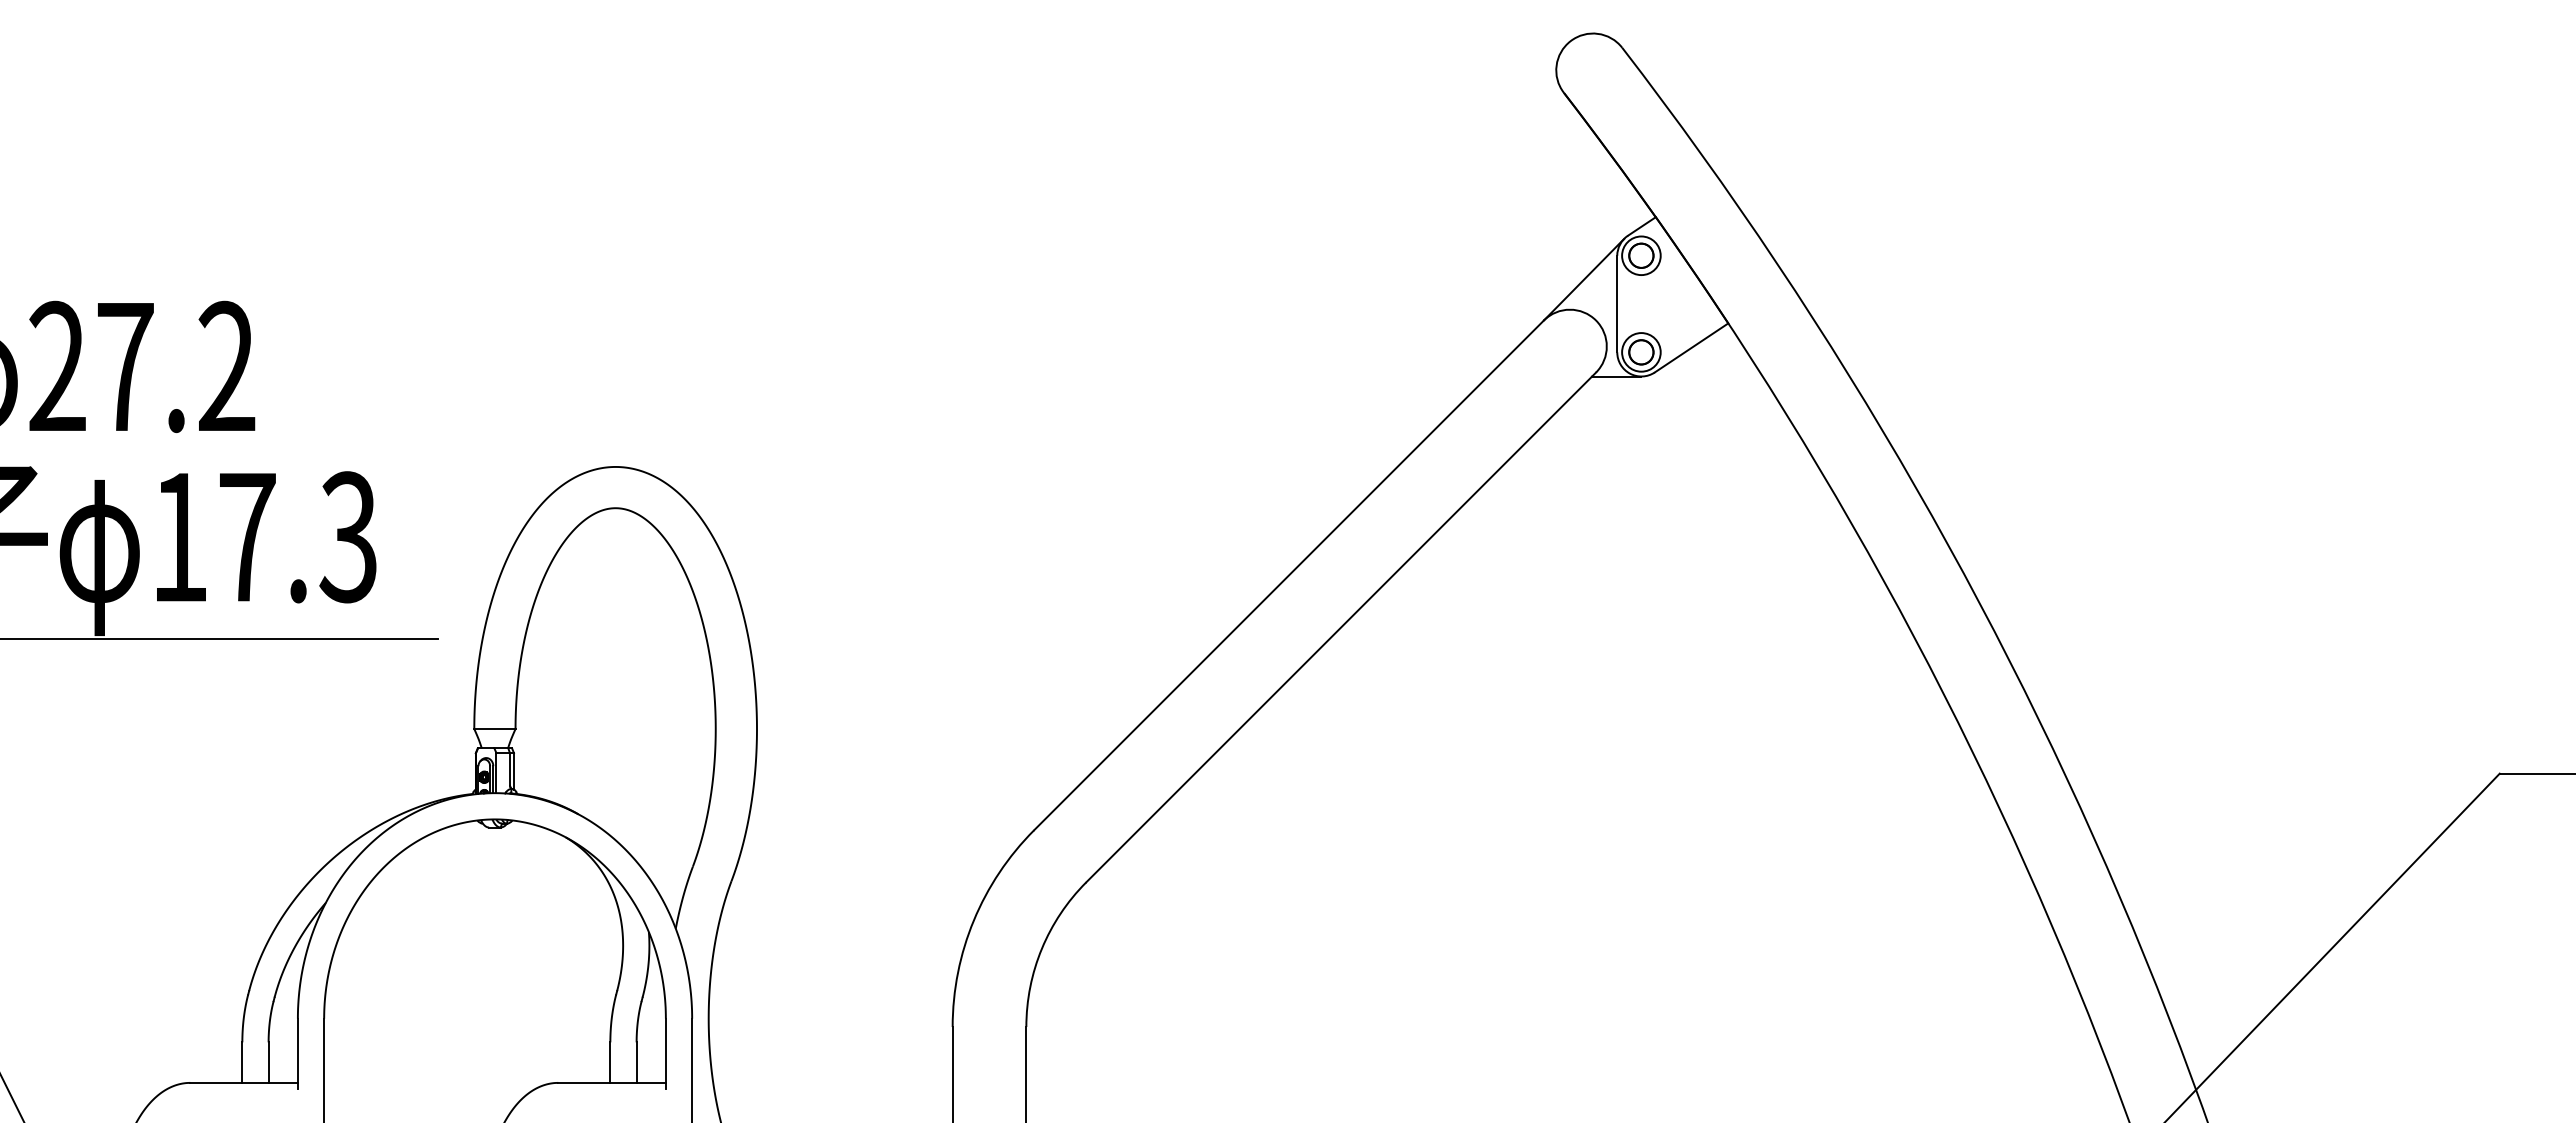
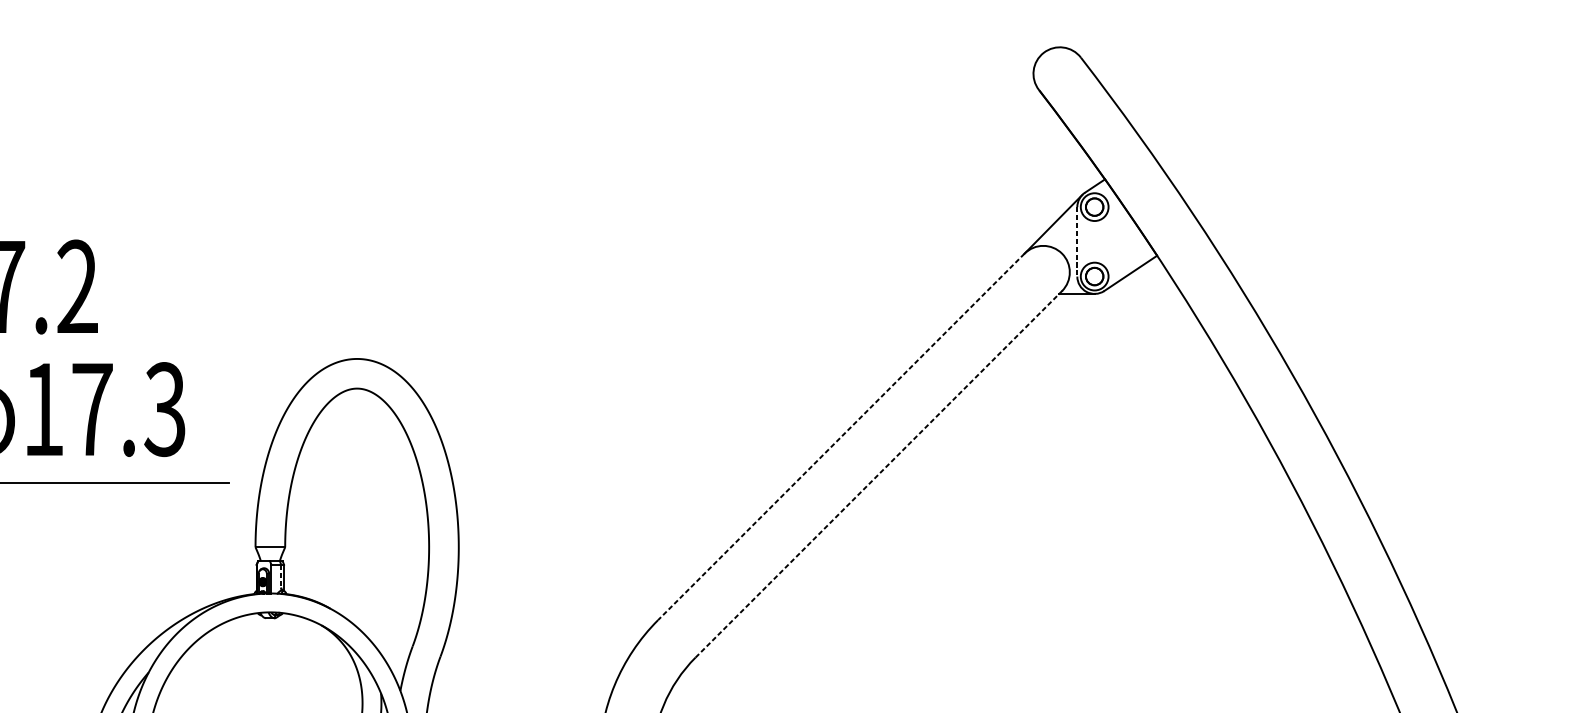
line: (1617, 304) -> (1077, 242), solid -> dashed
line: (1288, 575) -> (840, 436), solid -> dashed
line: (1339, 629) -> (877, 475), solid -> dashed
line: (509, 769) -> (280, 576), solid -> dashed

